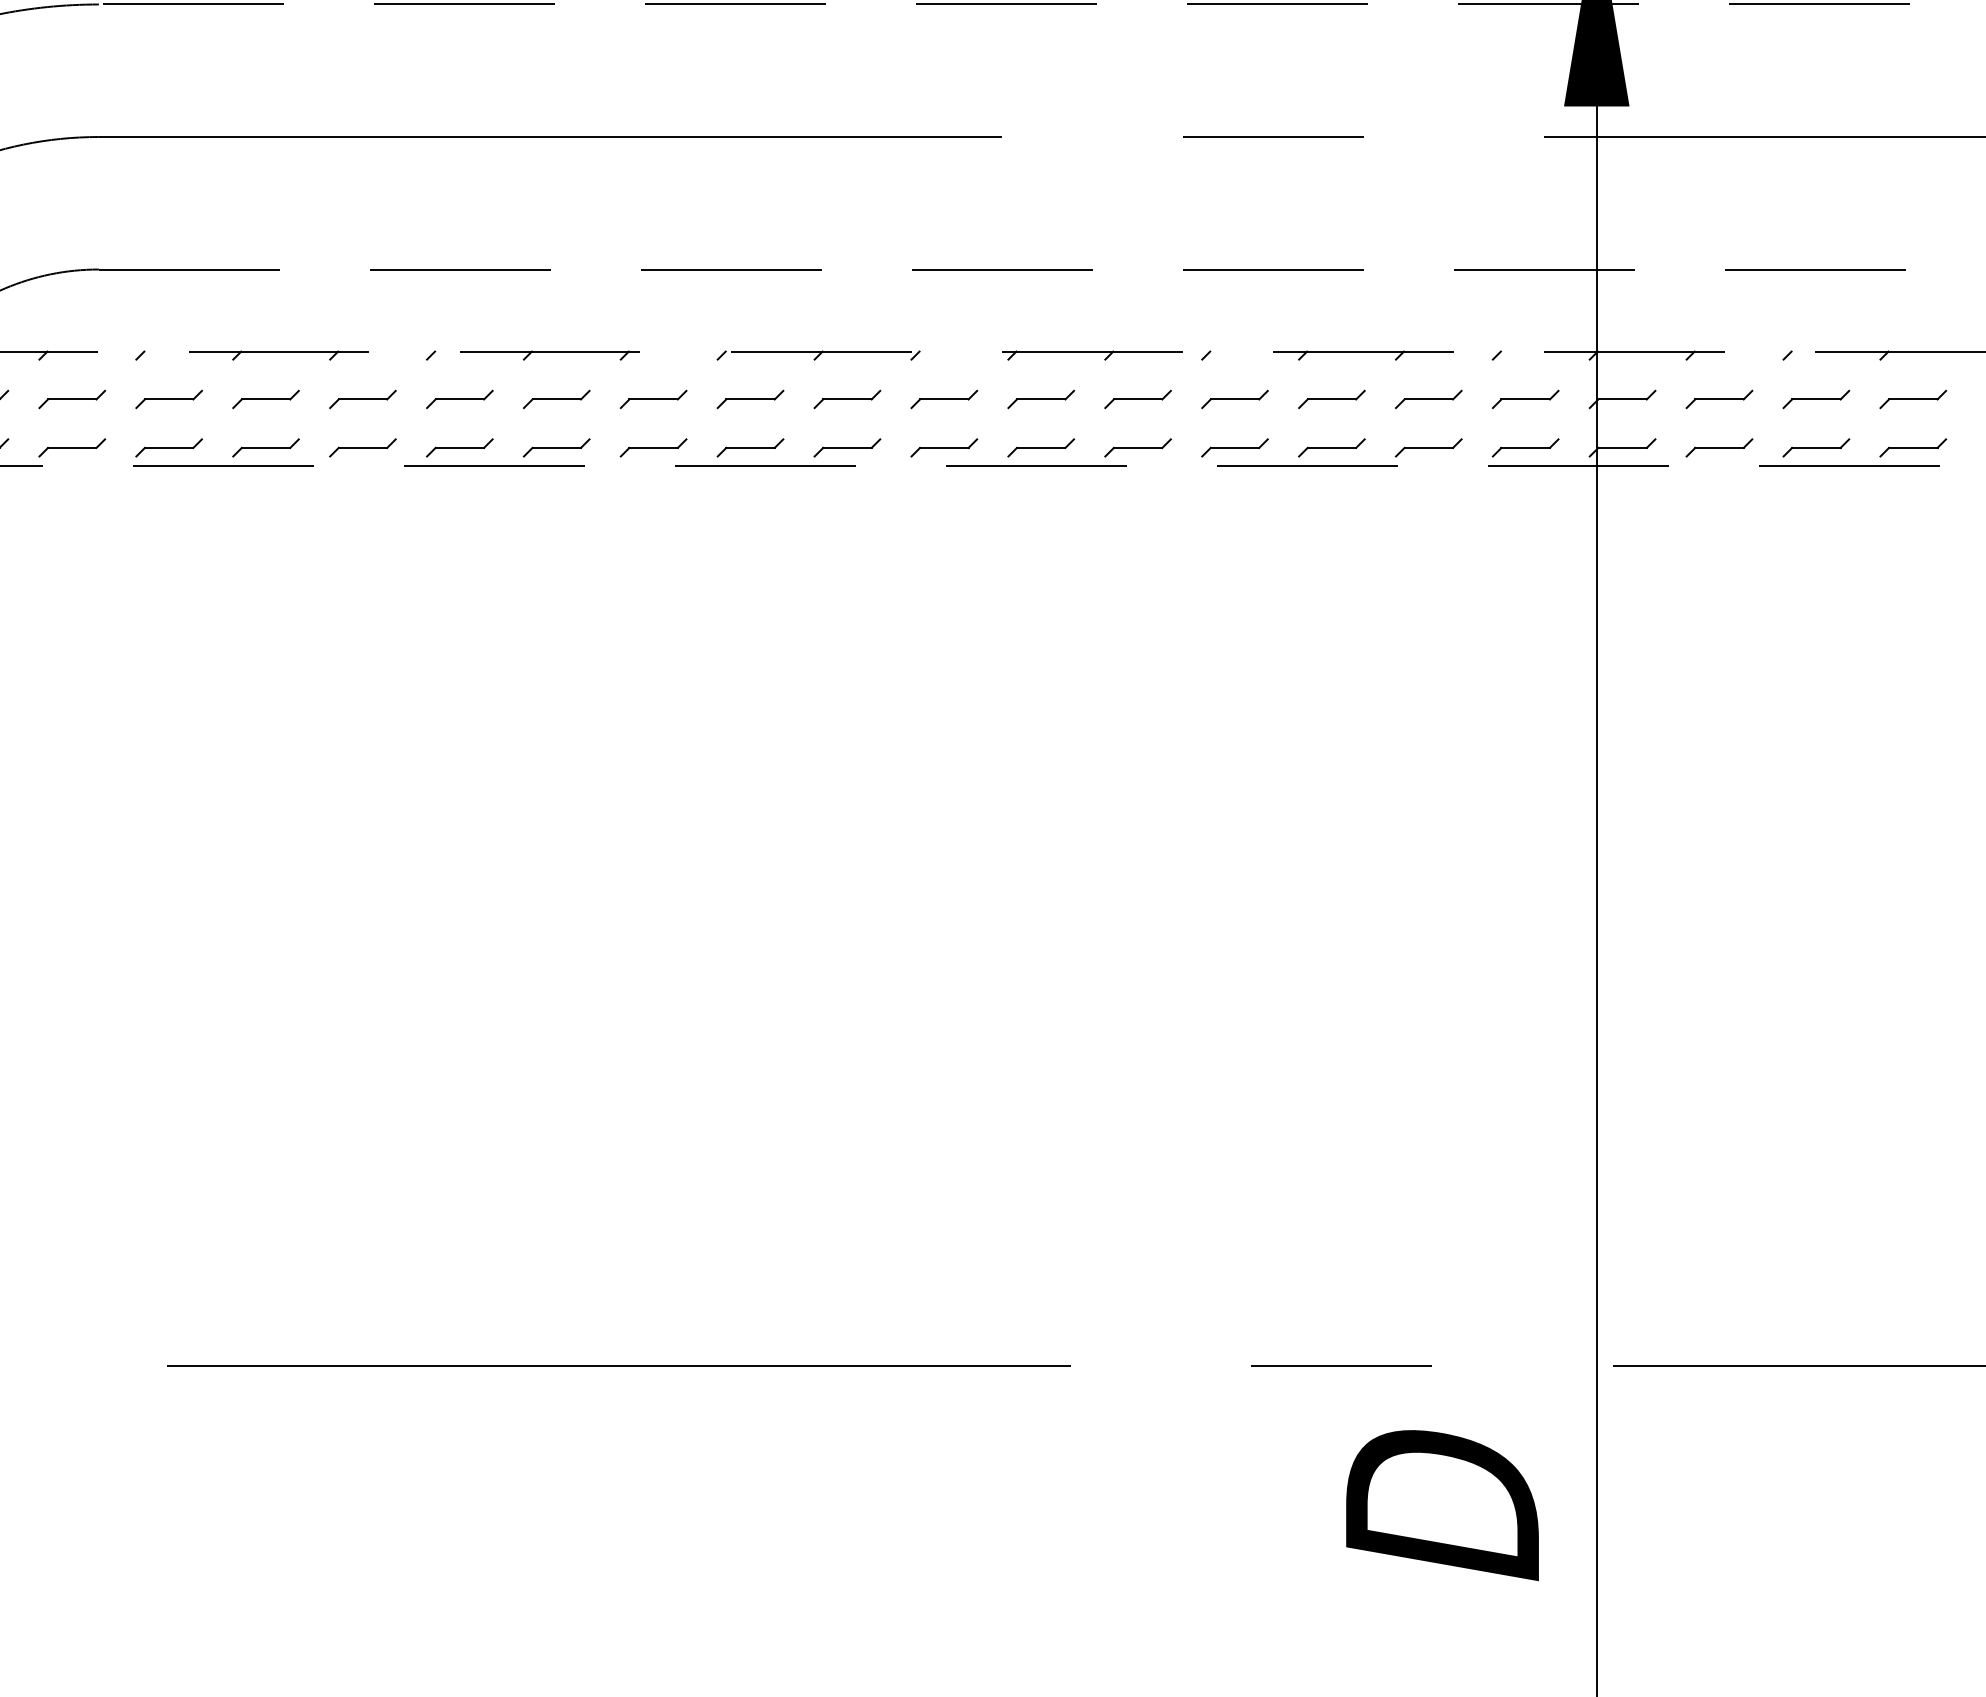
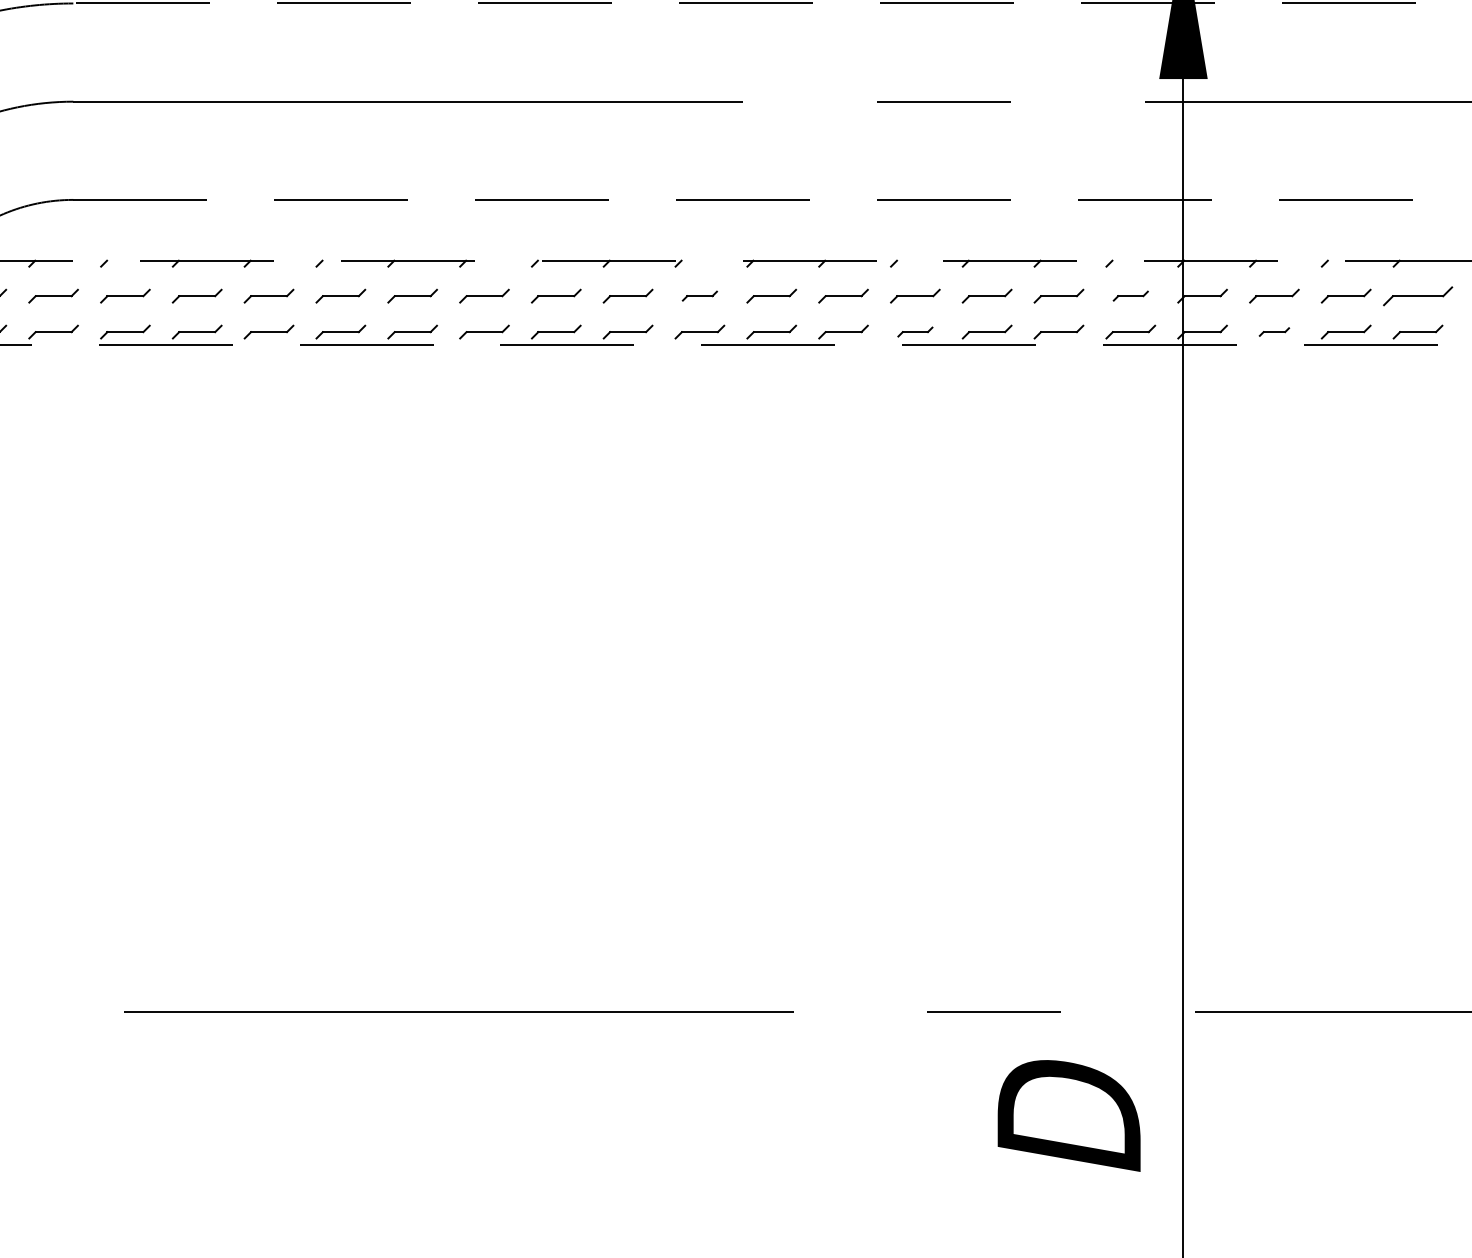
part: (943, 398) -> (699, 295), size x0.7
part: (1525, 398) -> (1130, 295), size x0.7
part: (1912, 398) -> (1417, 295), size x1.4
part: (1235, 447) -> (915, 331), size x0.7
part: (1719, 447) -> (1274, 331), size x0.6

